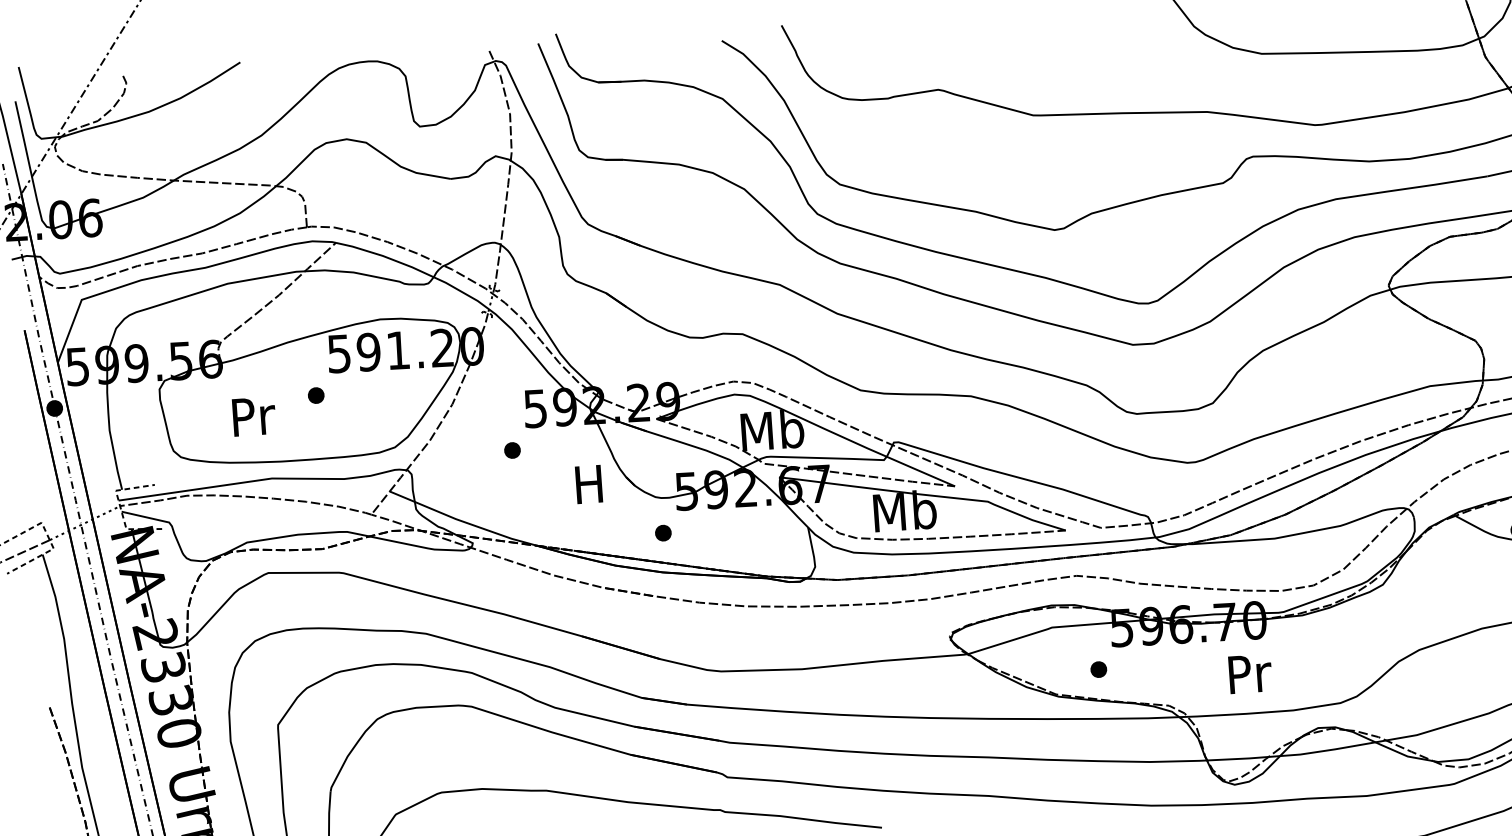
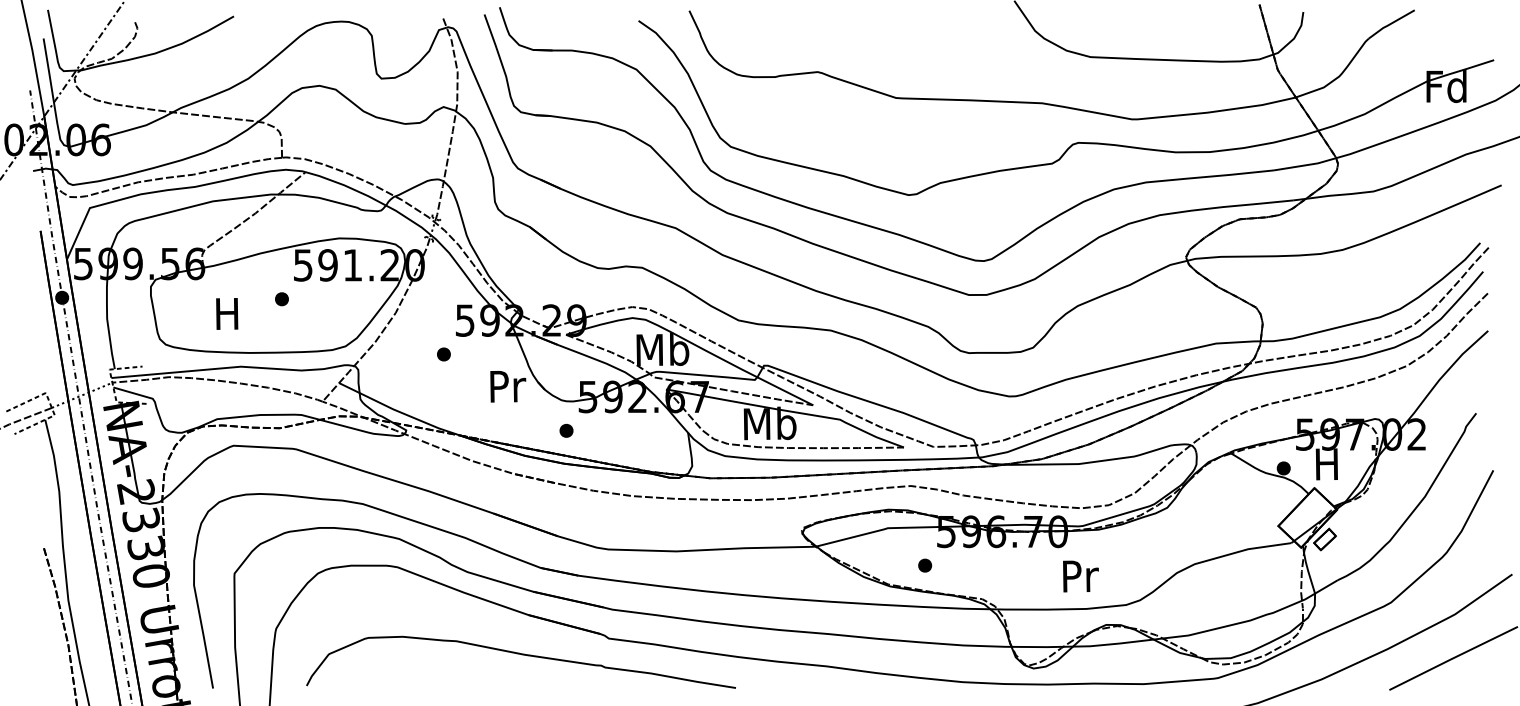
text: (253, 416) -> (228, 313), Pr -> H
text: (591, 484) -> (508, 386), H -> Pr
text: (1249, 674) -> (1080, 576), moved

